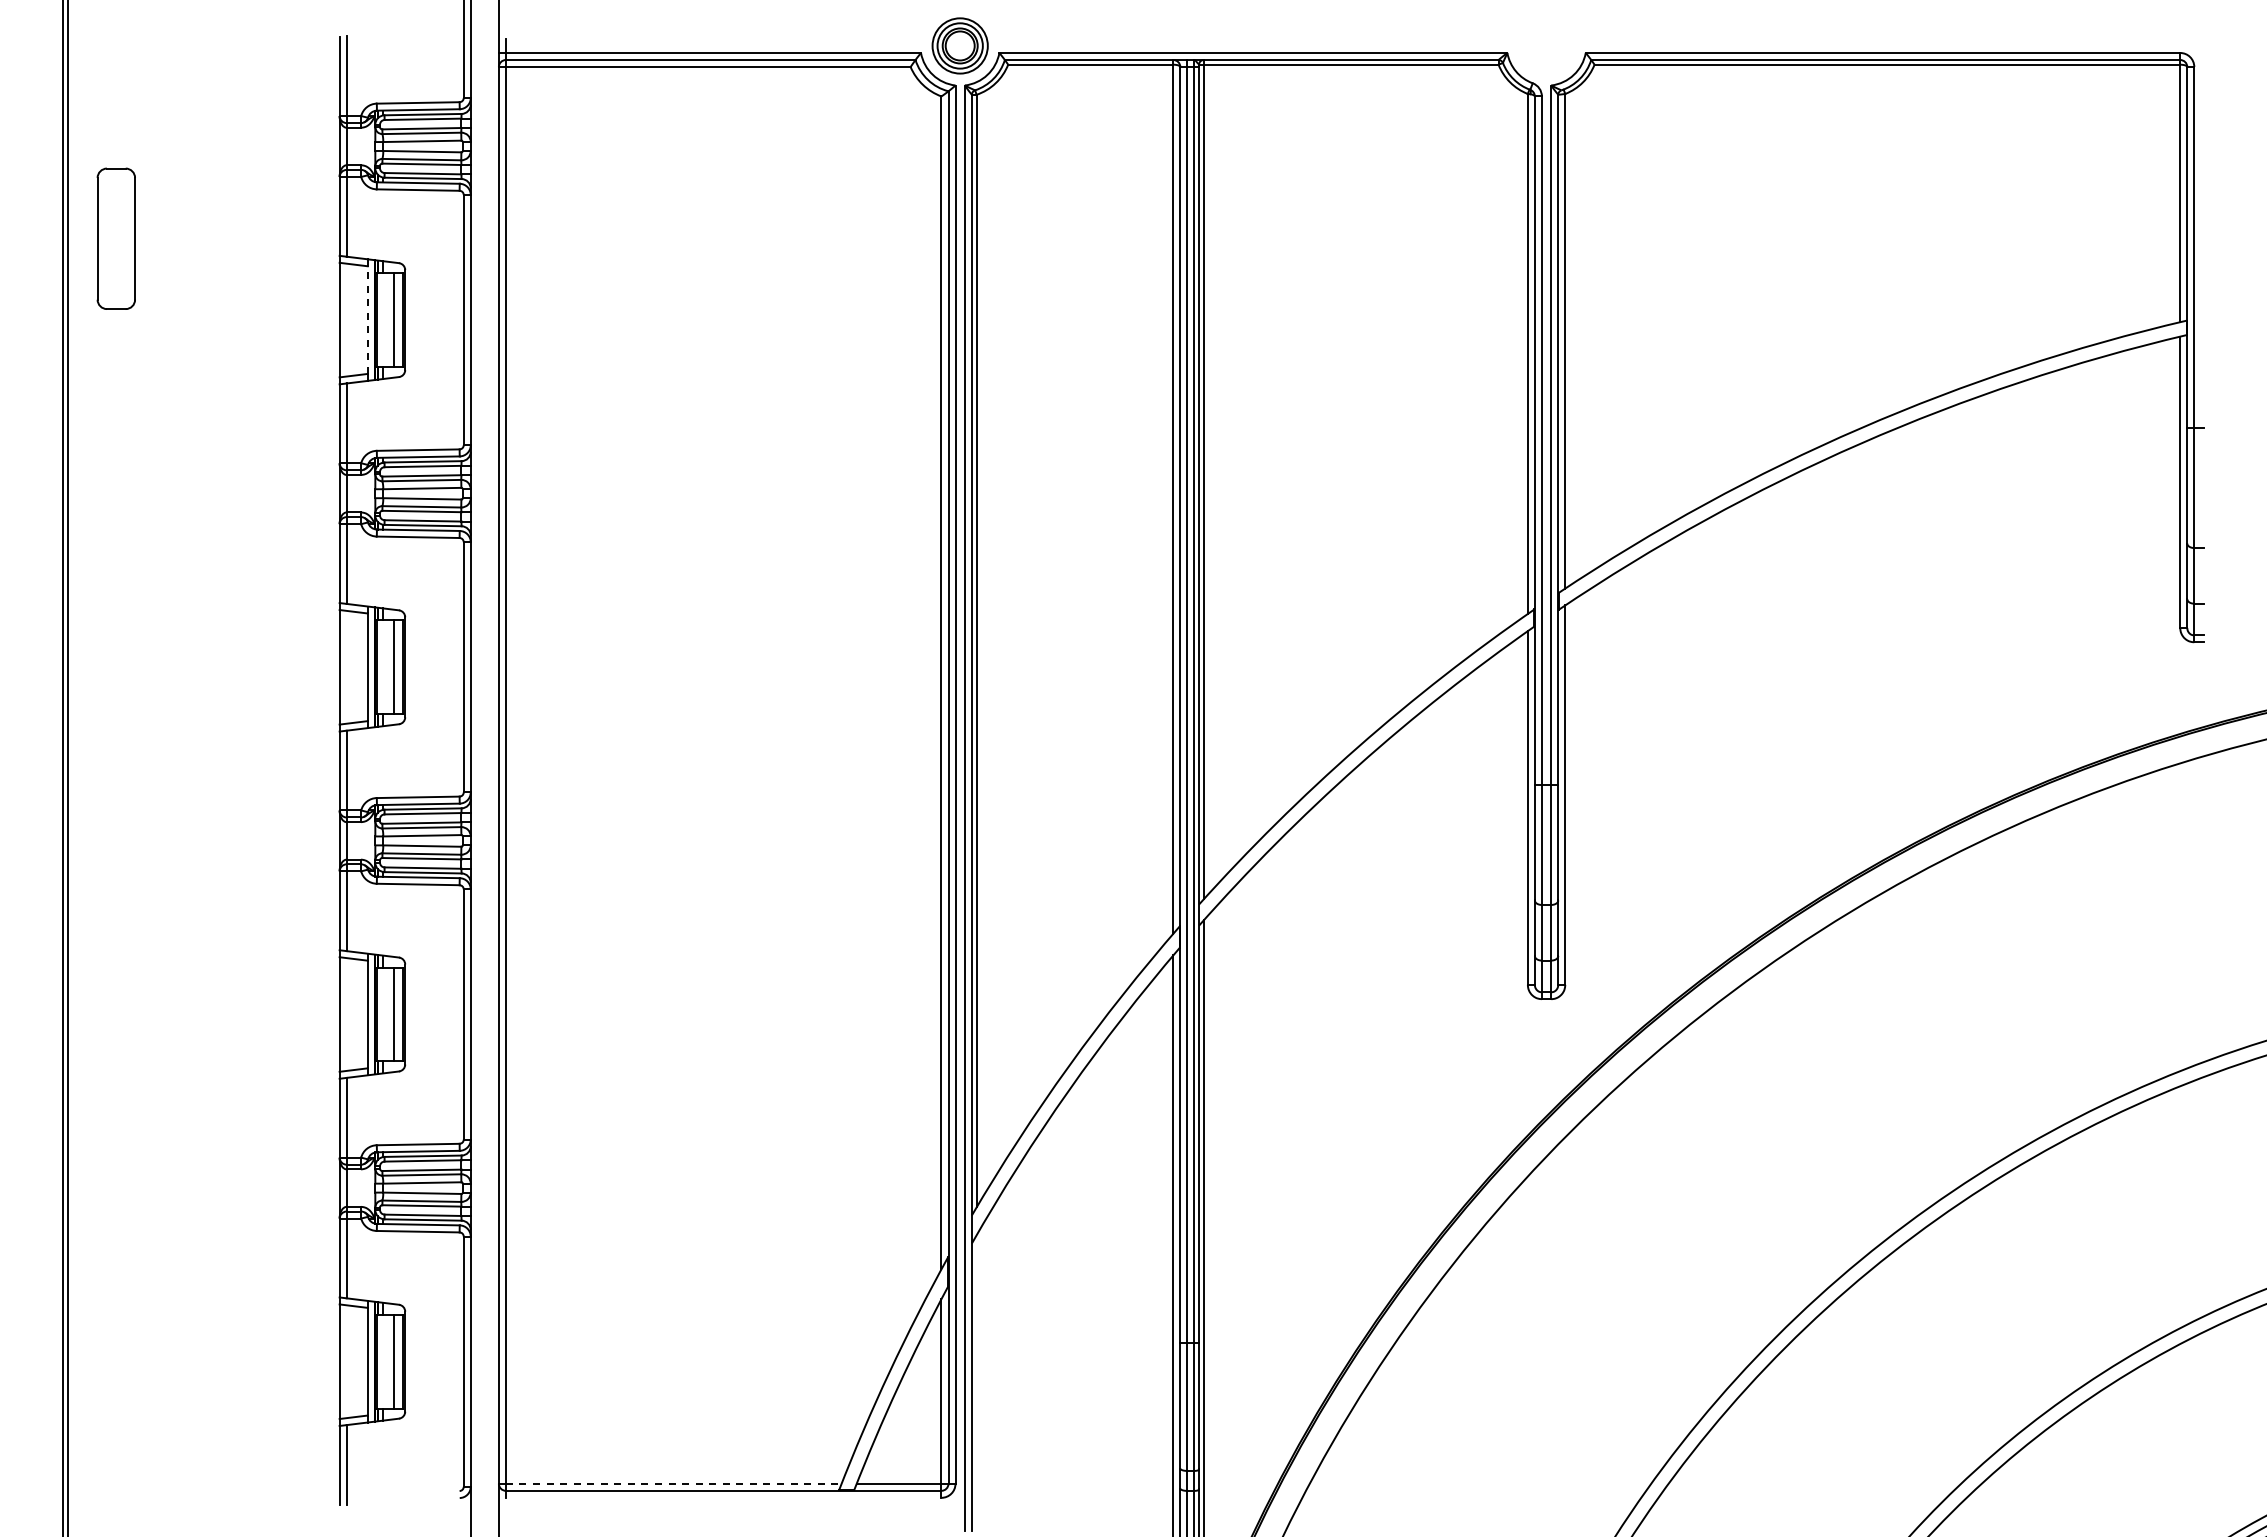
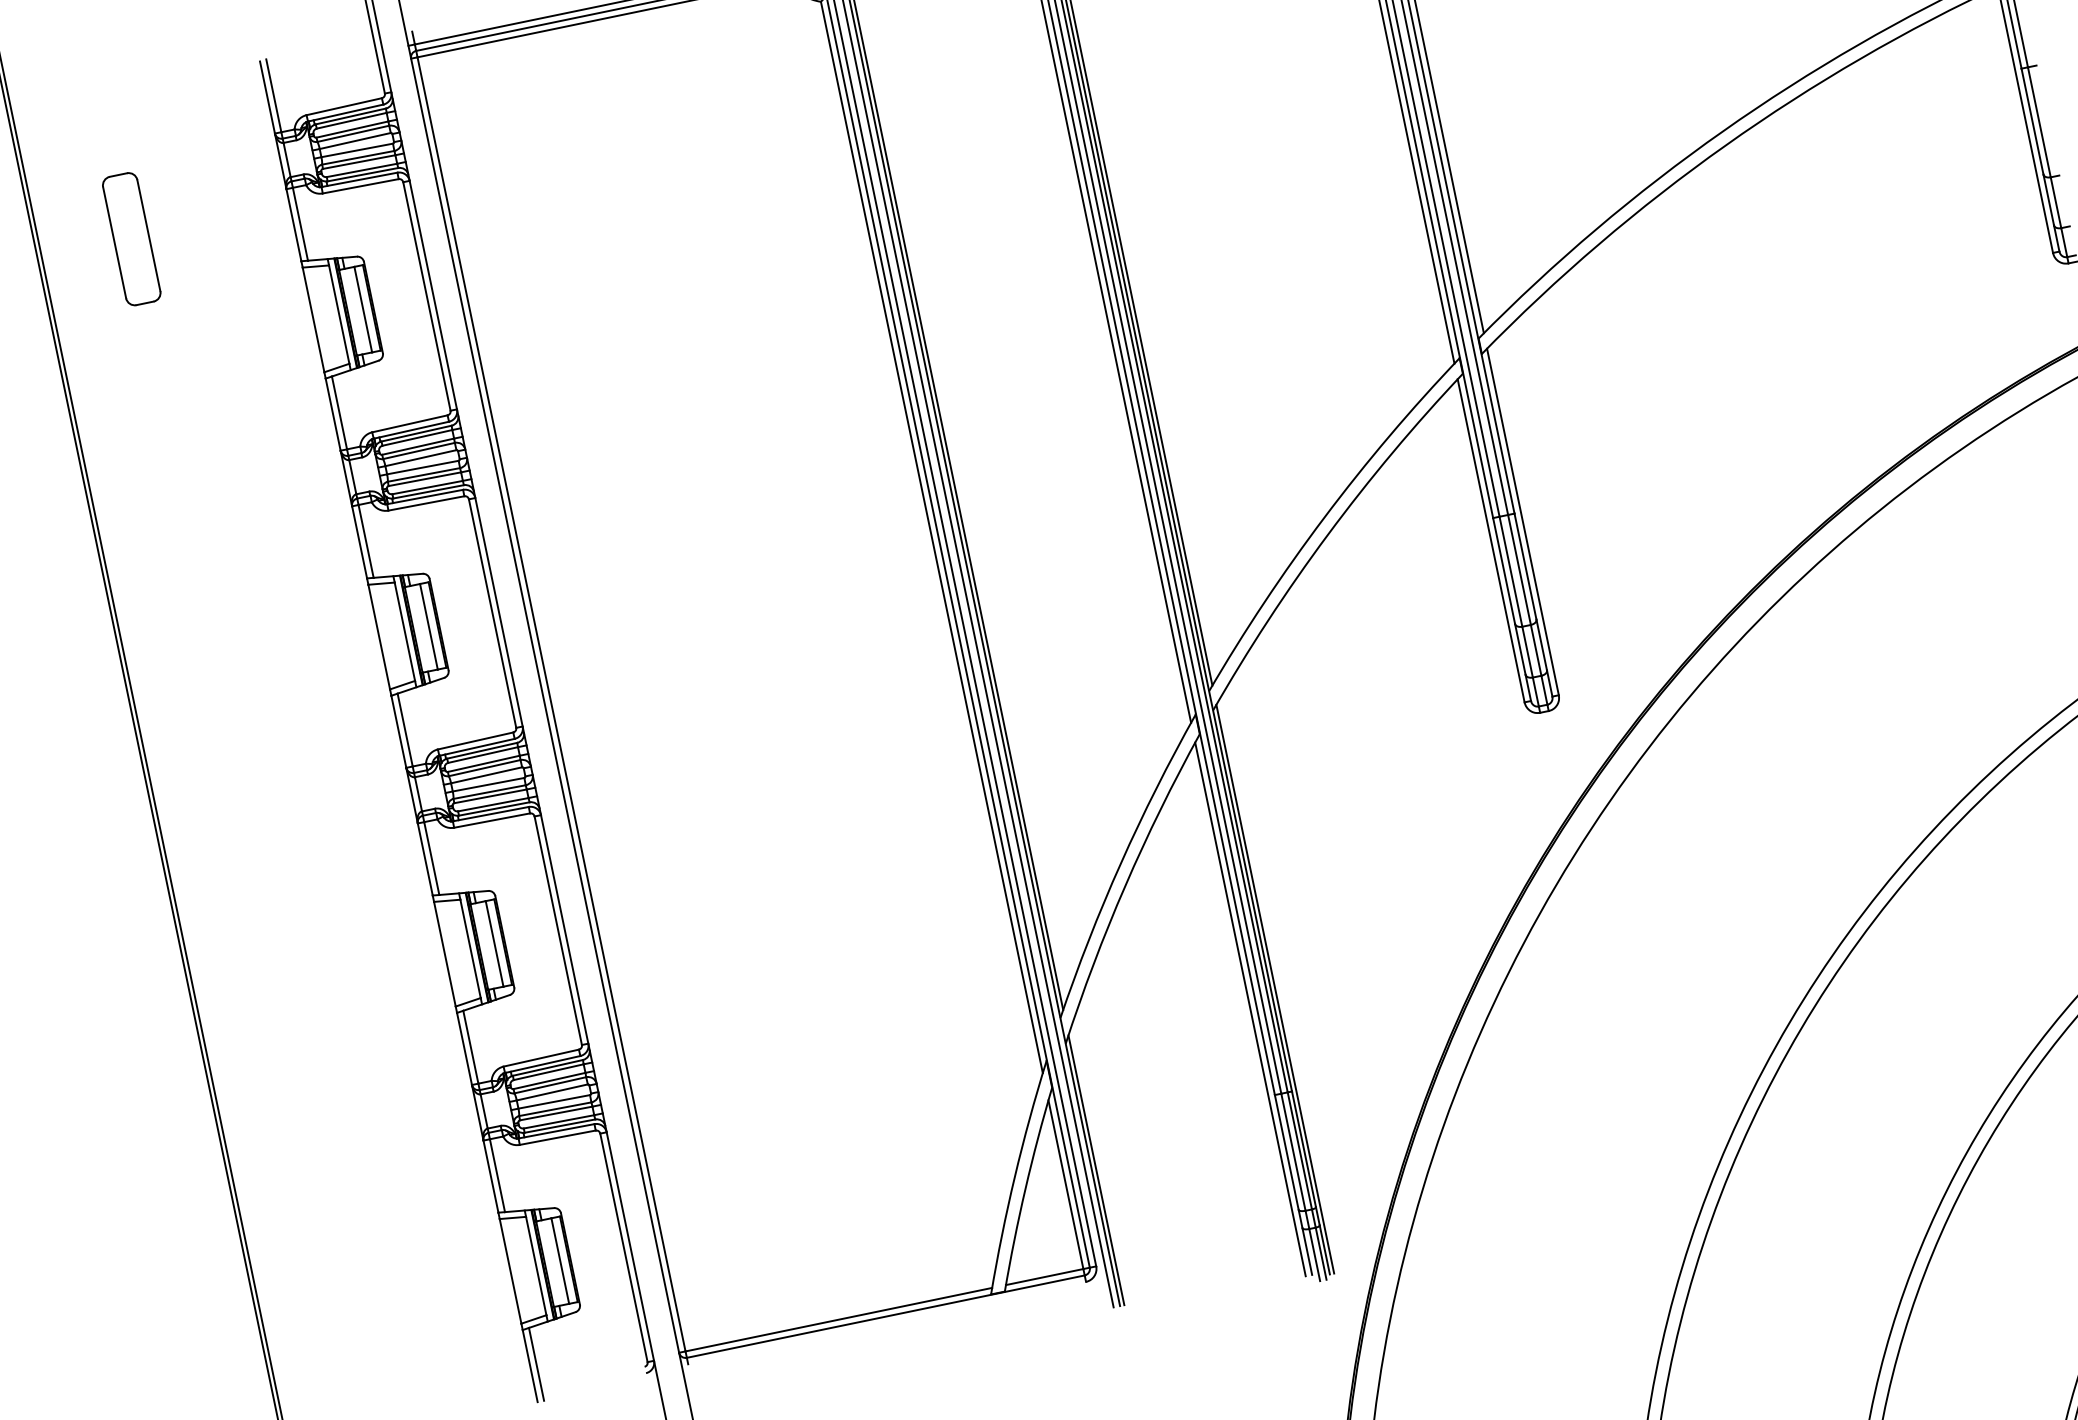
part: (115, 238) -> (130, 239), moved
line: (367, 320) -> (339, 315), dashed -> solid
line: (976, 1382) -> (1096, 1169), added
line: (673, 1483) -> (838, 1319), dashed -> solid

